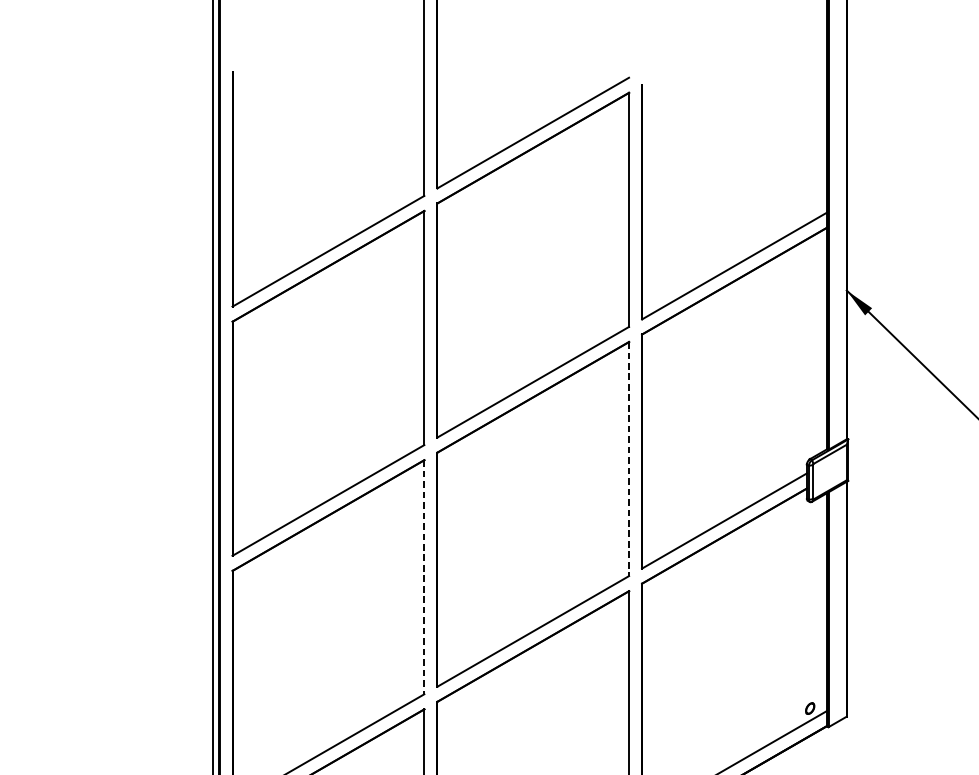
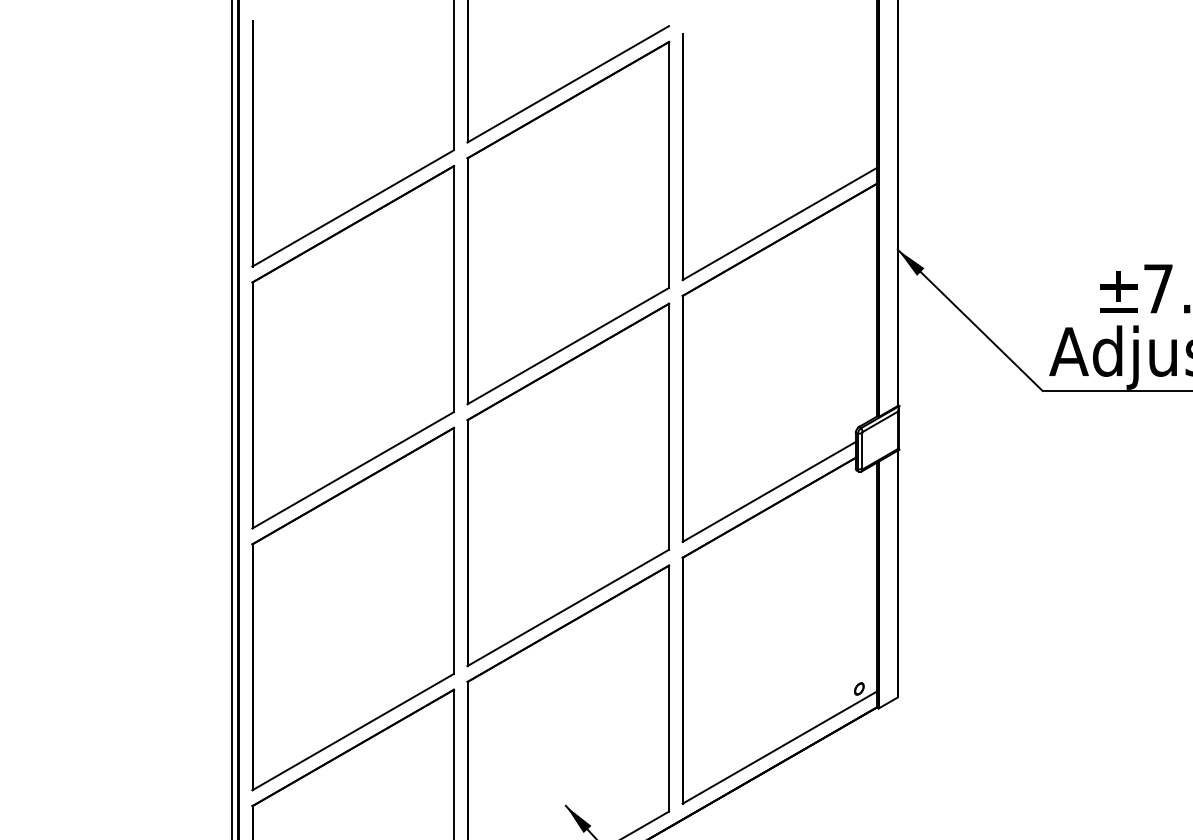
line: (629, 458) -> (669, 426), dashed -> solid
line: (423, 576) -> (453, 550), dashed -> solid

